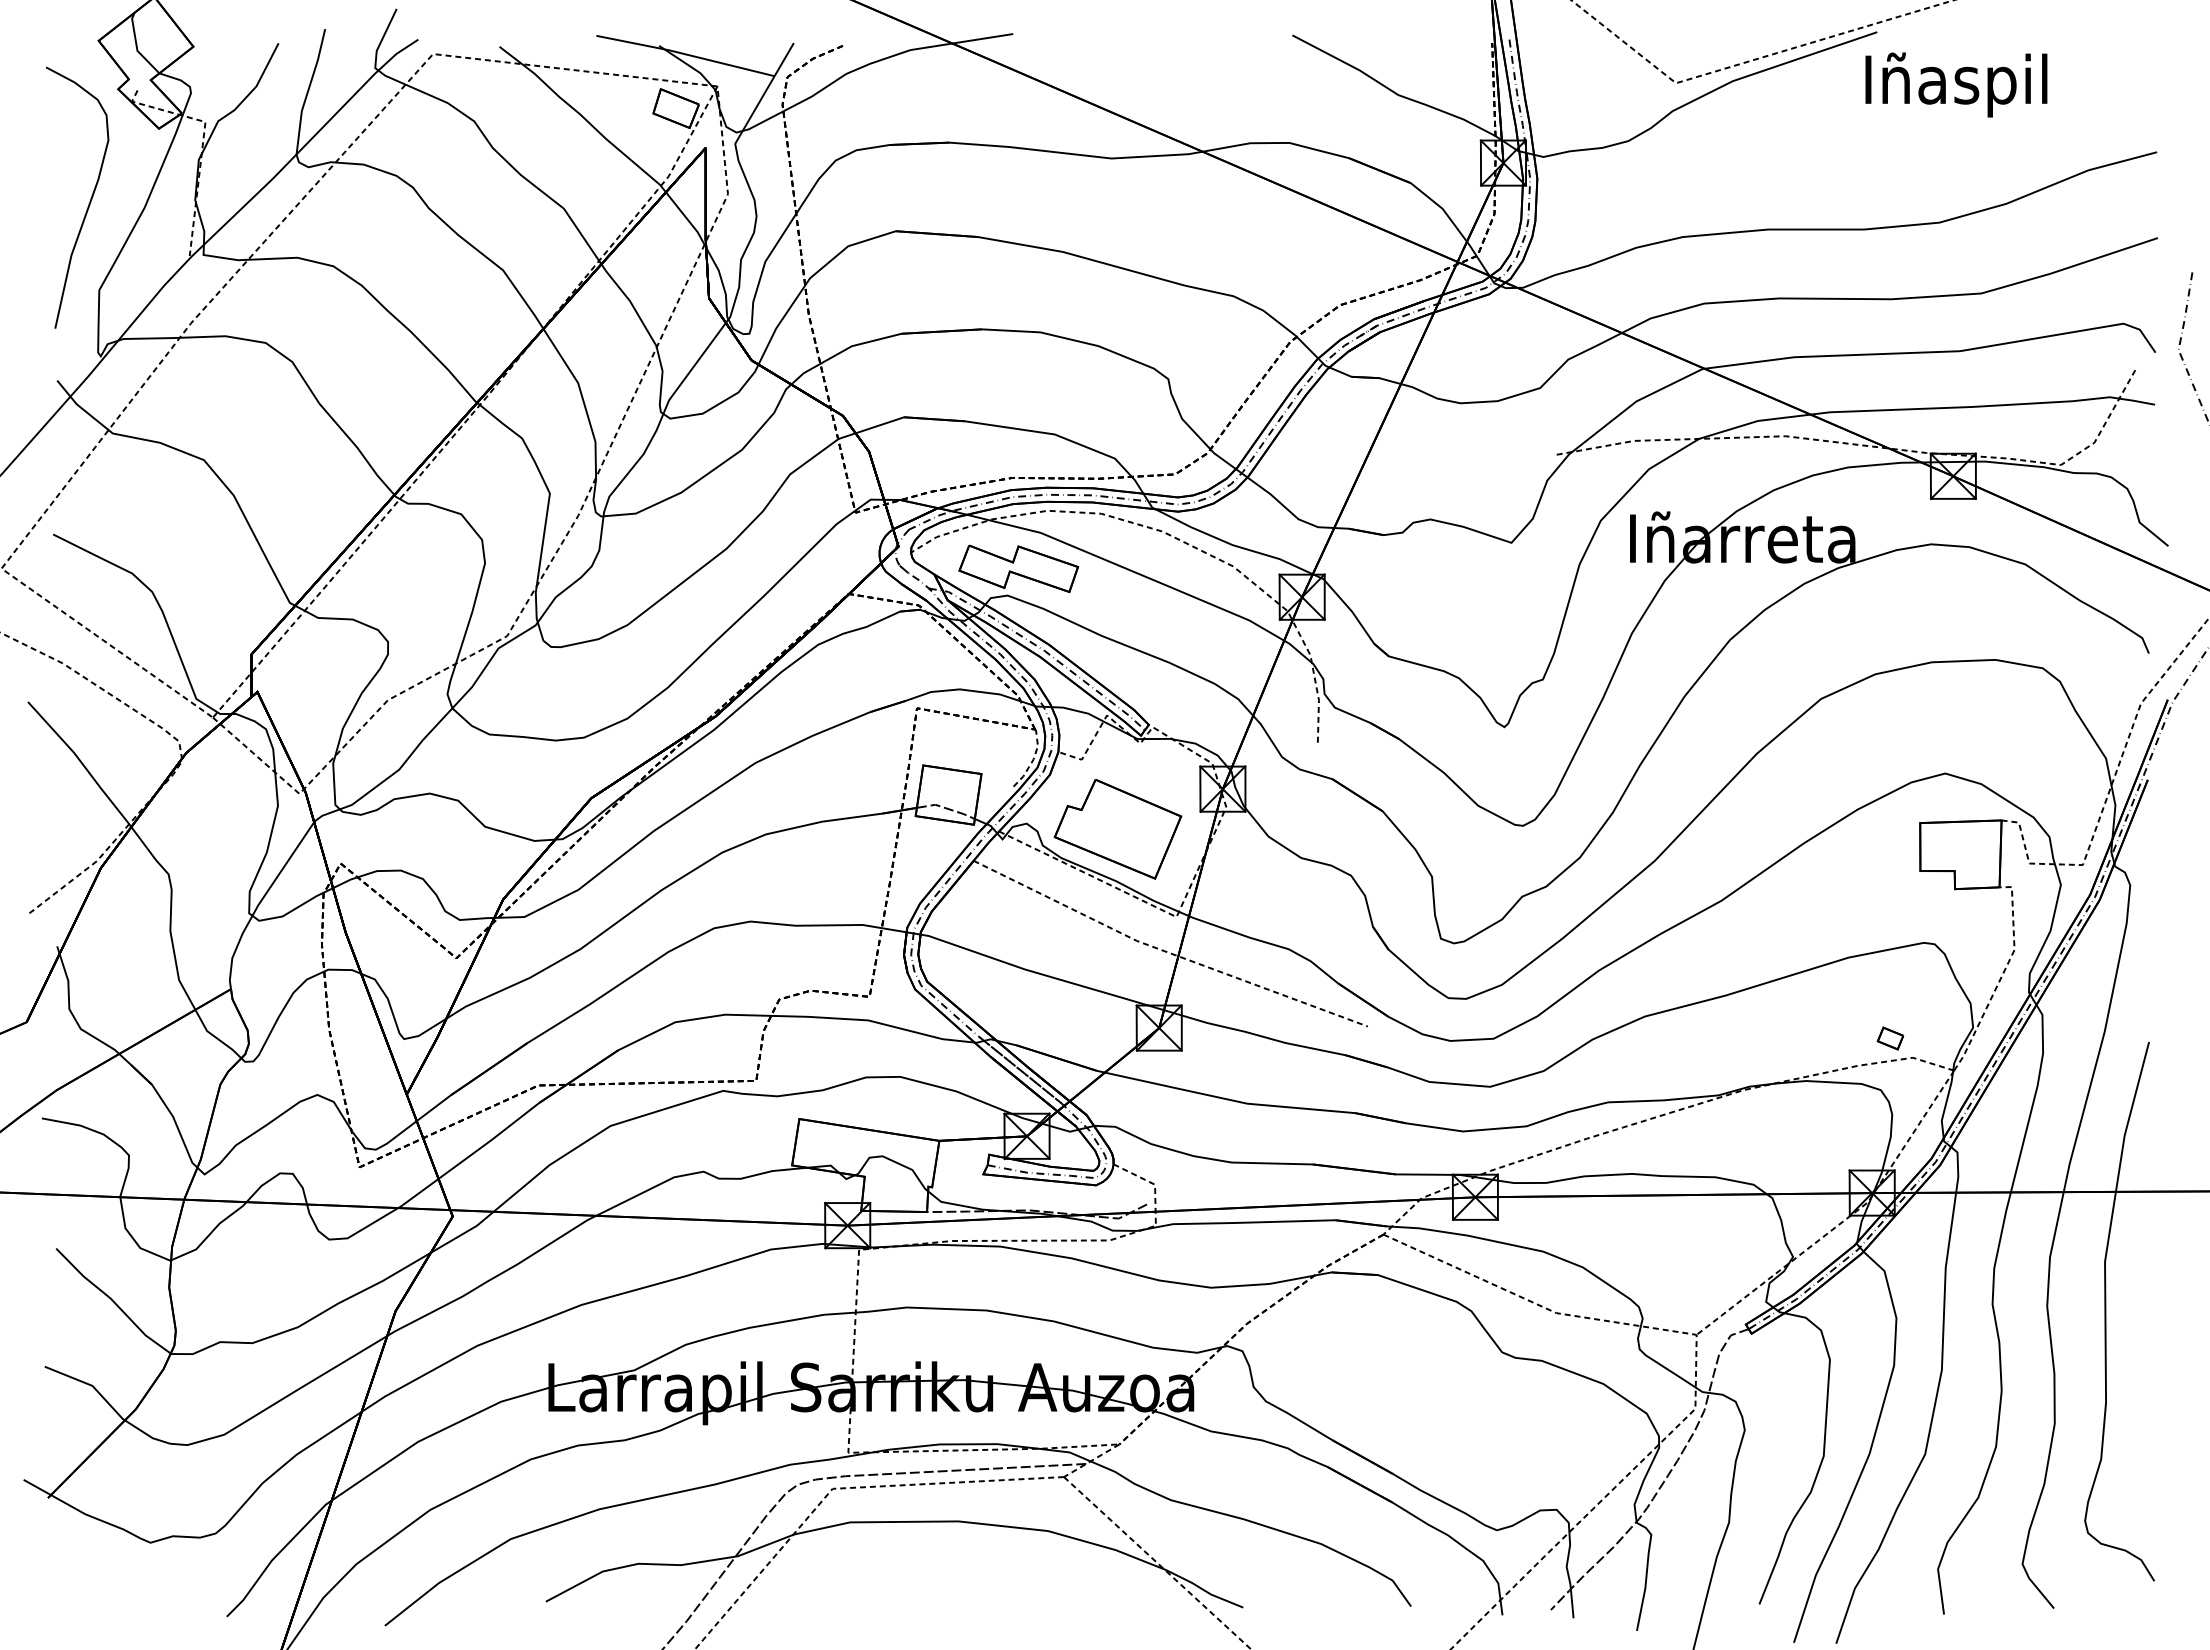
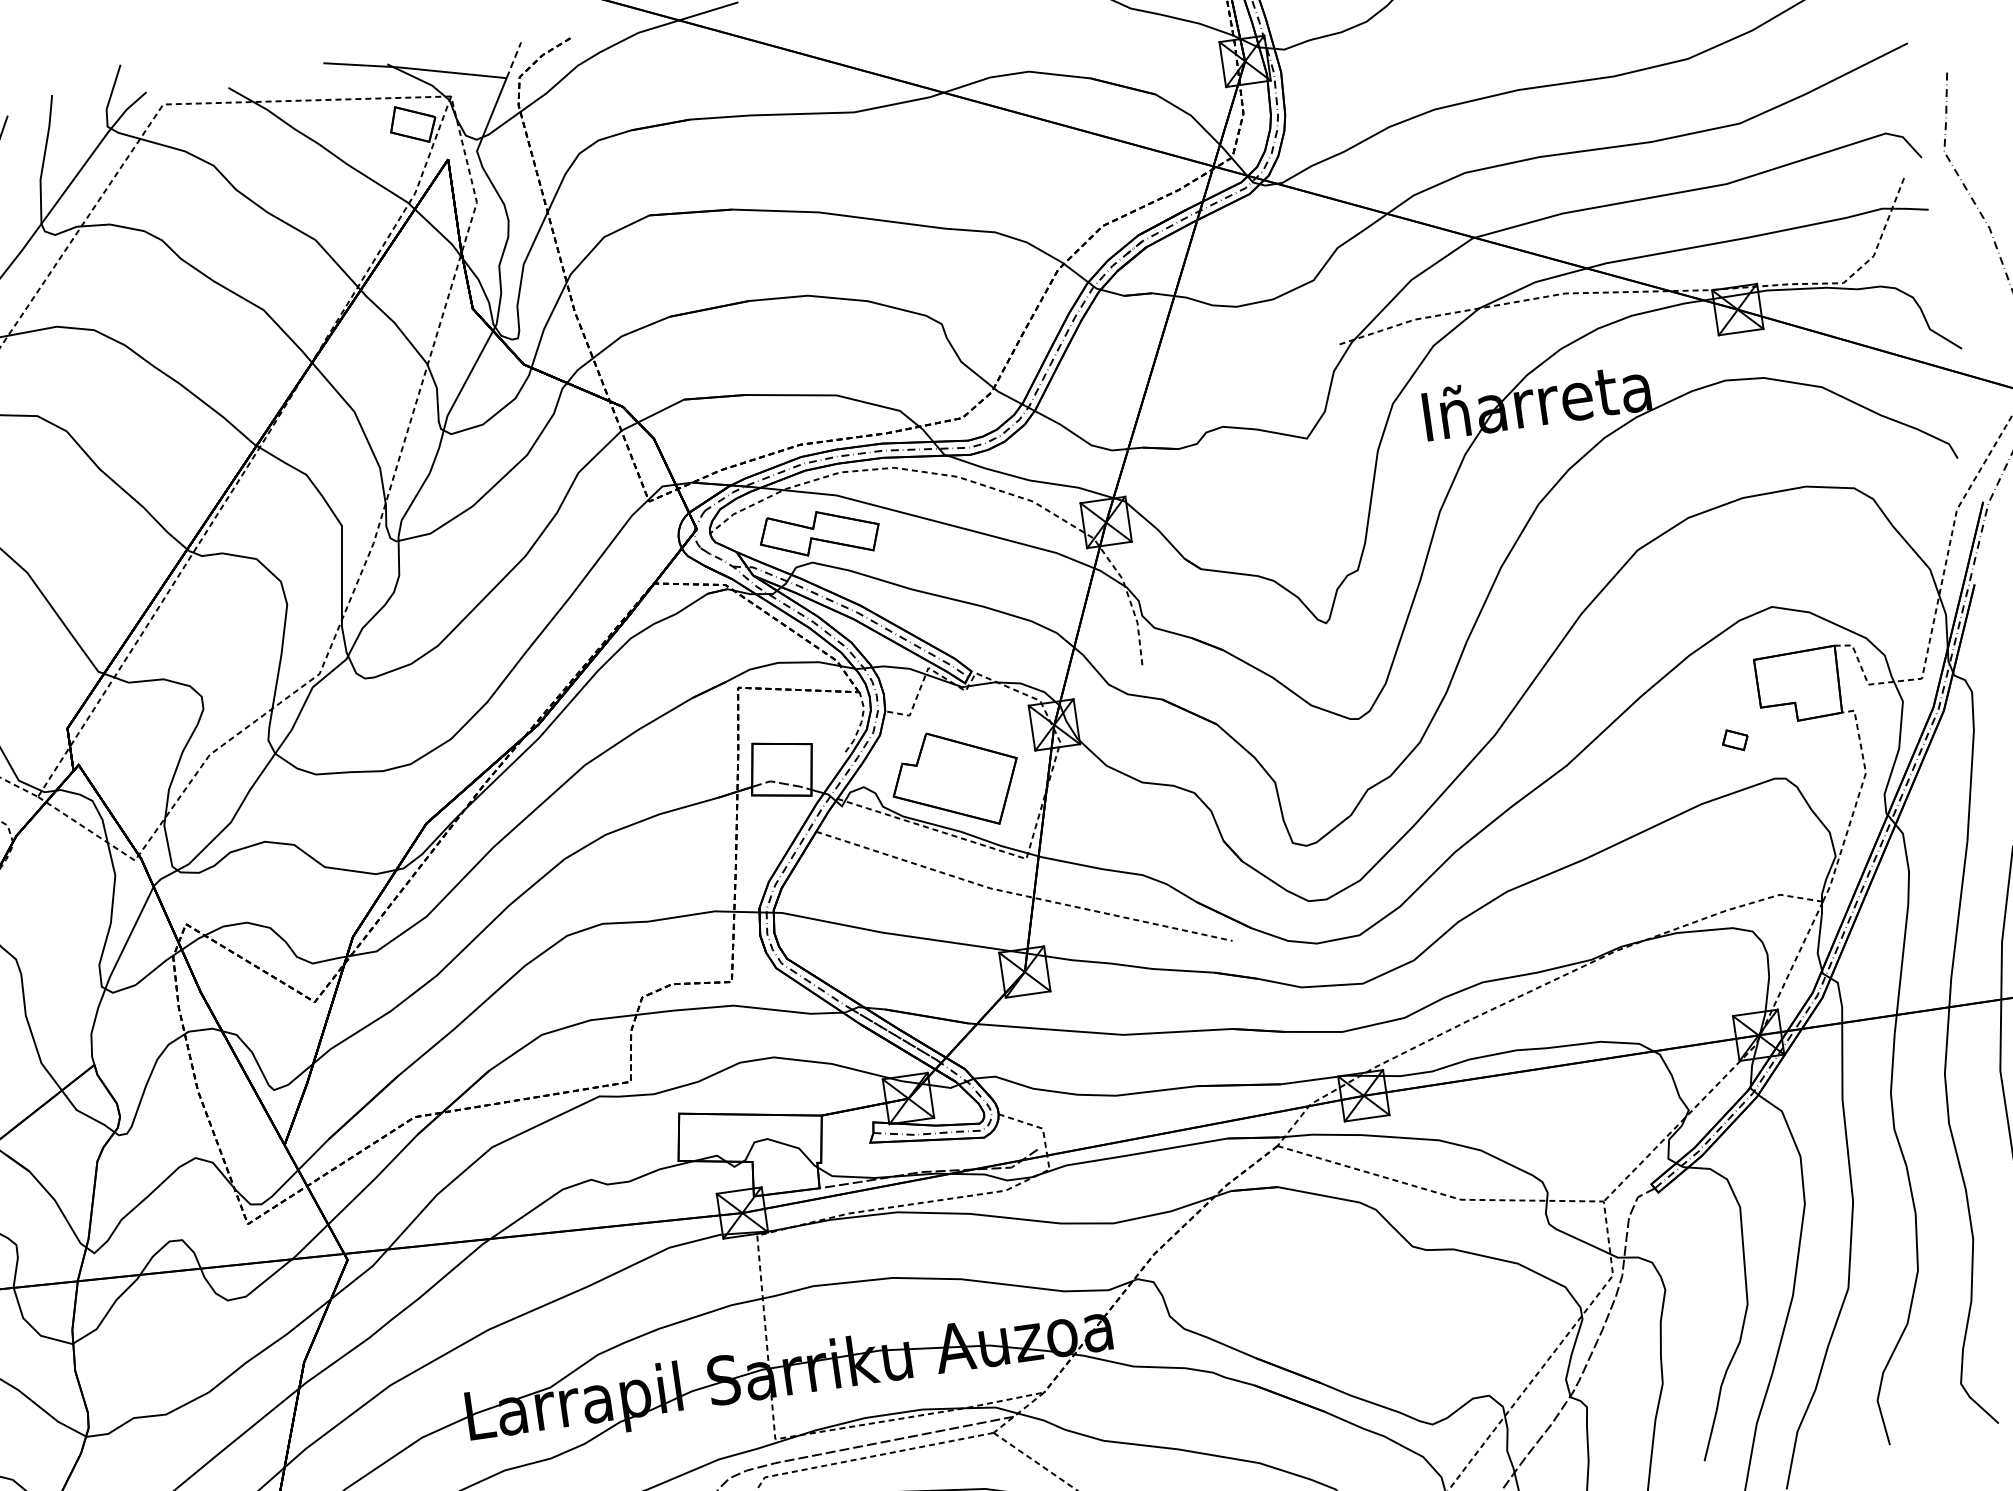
line: (784, 59) -> (514, 60), solid -> dashed
part: (1890, 1038) -> (1735, 740), moved

